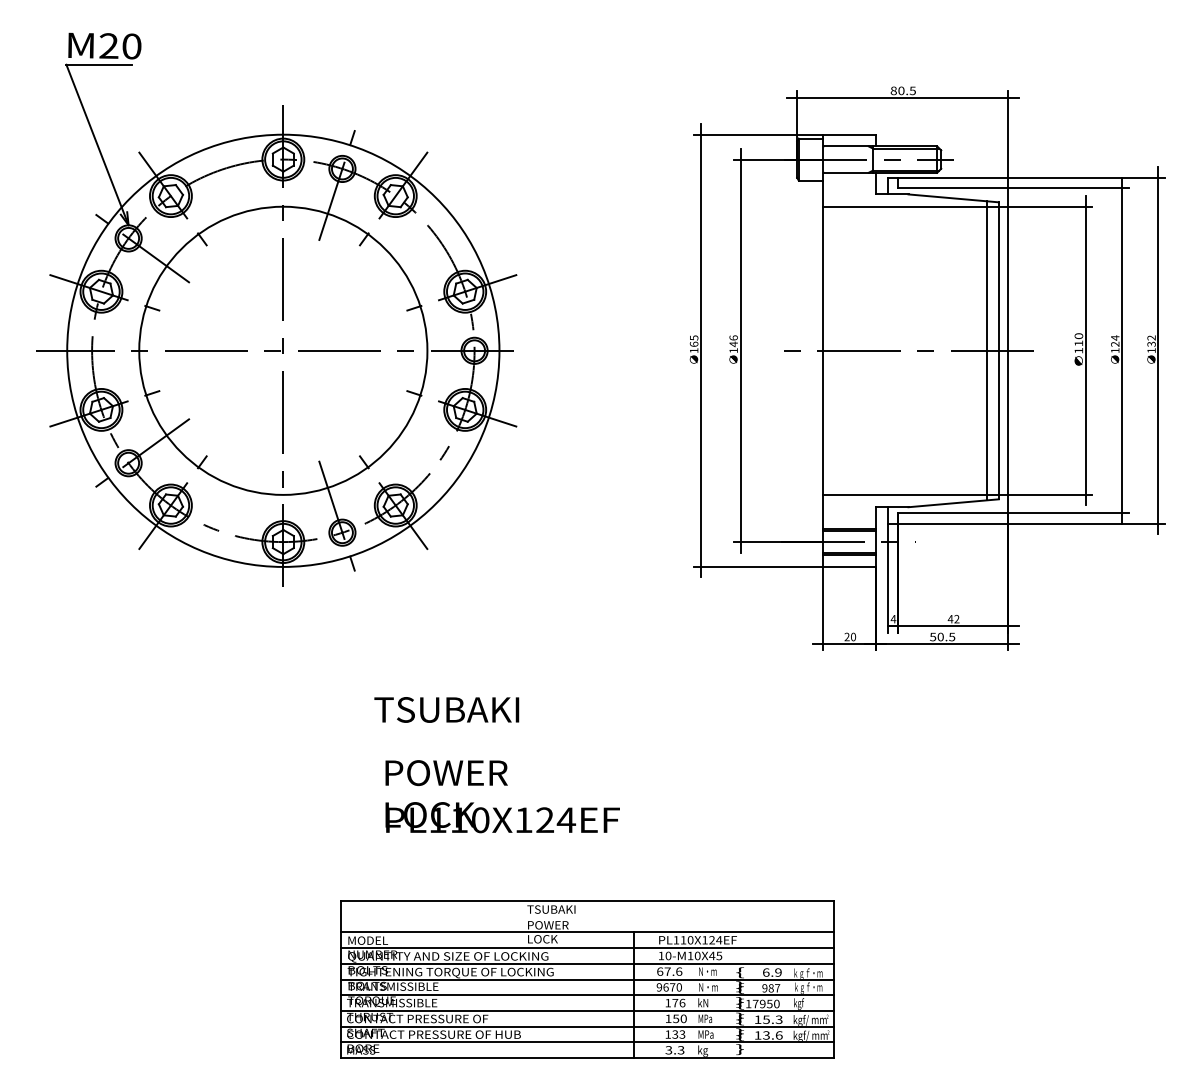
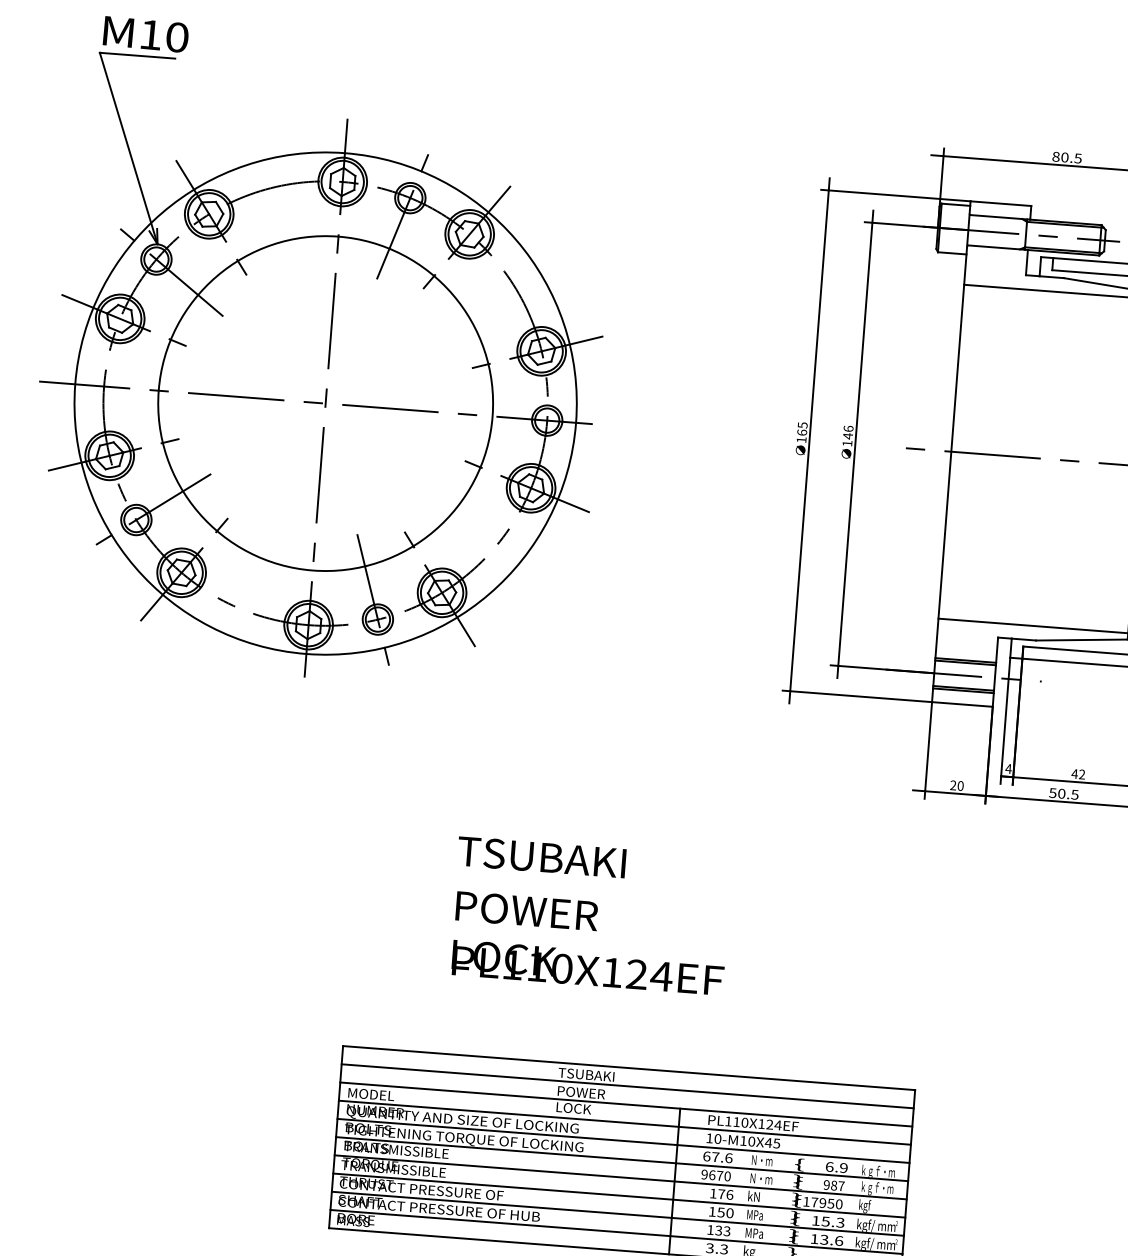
text: (108, 45) -> (150, 34), M20 -> M10
text: (446, 709) -> (541, 856), moved
text: (502, 796) -> (589, 943), moved
line: (587, 916) -> (627, 1086), added

